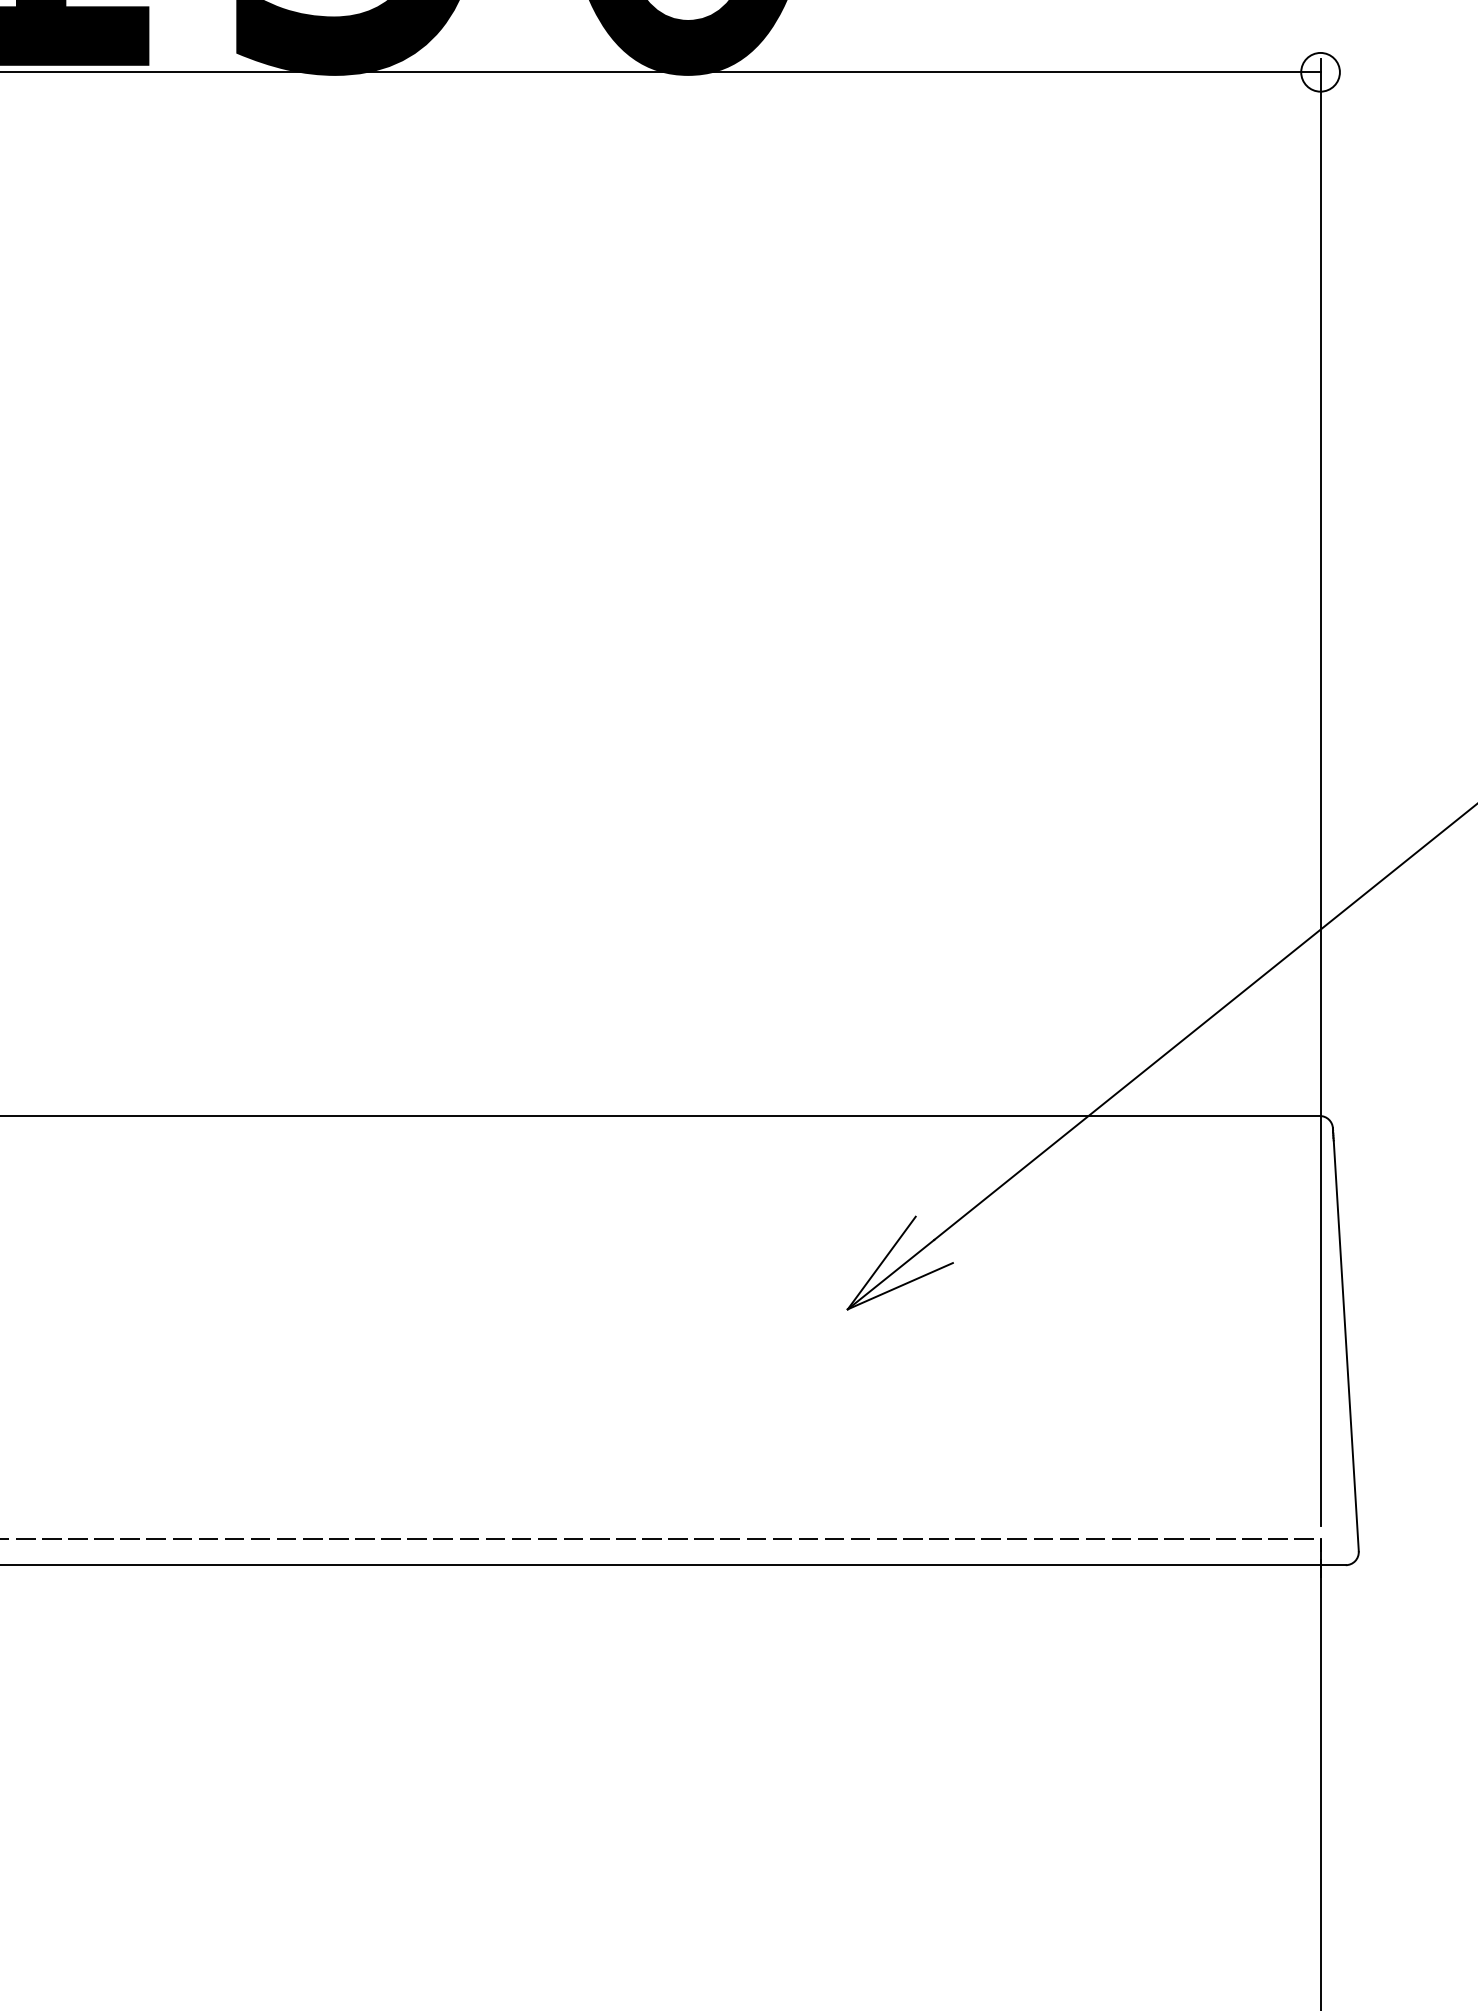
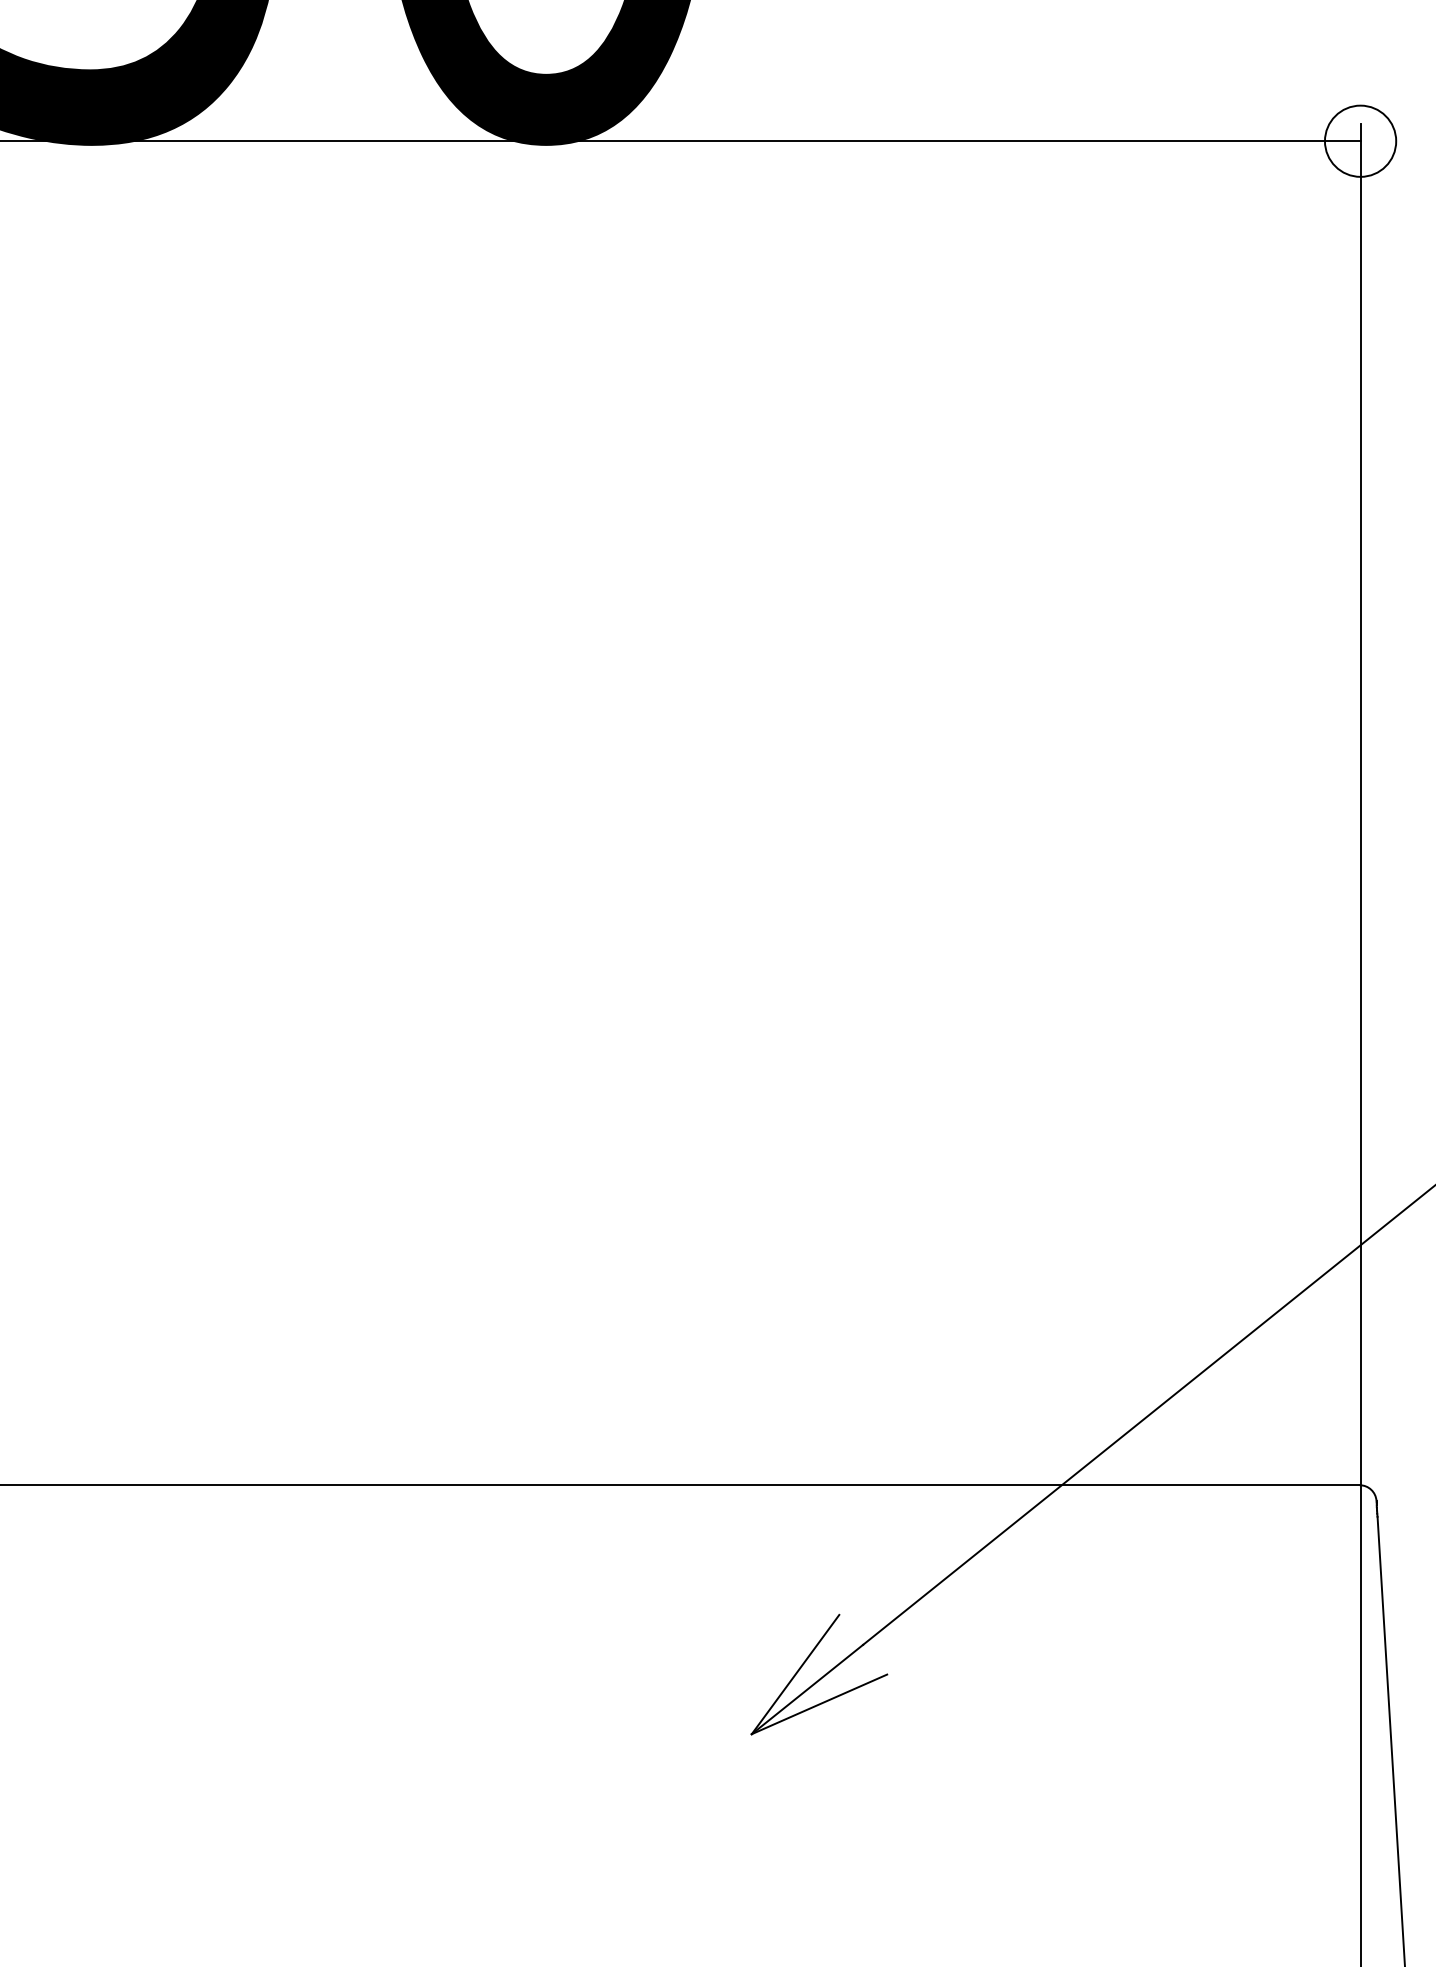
circle: (1320, 71) -> (1360, 140), size x1.43

